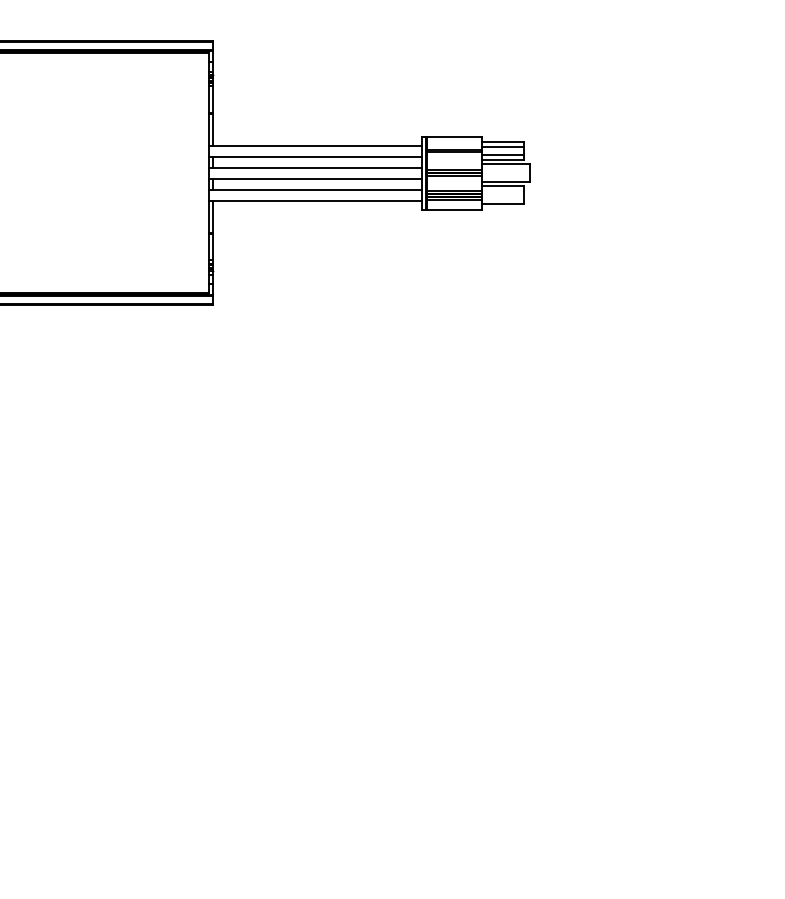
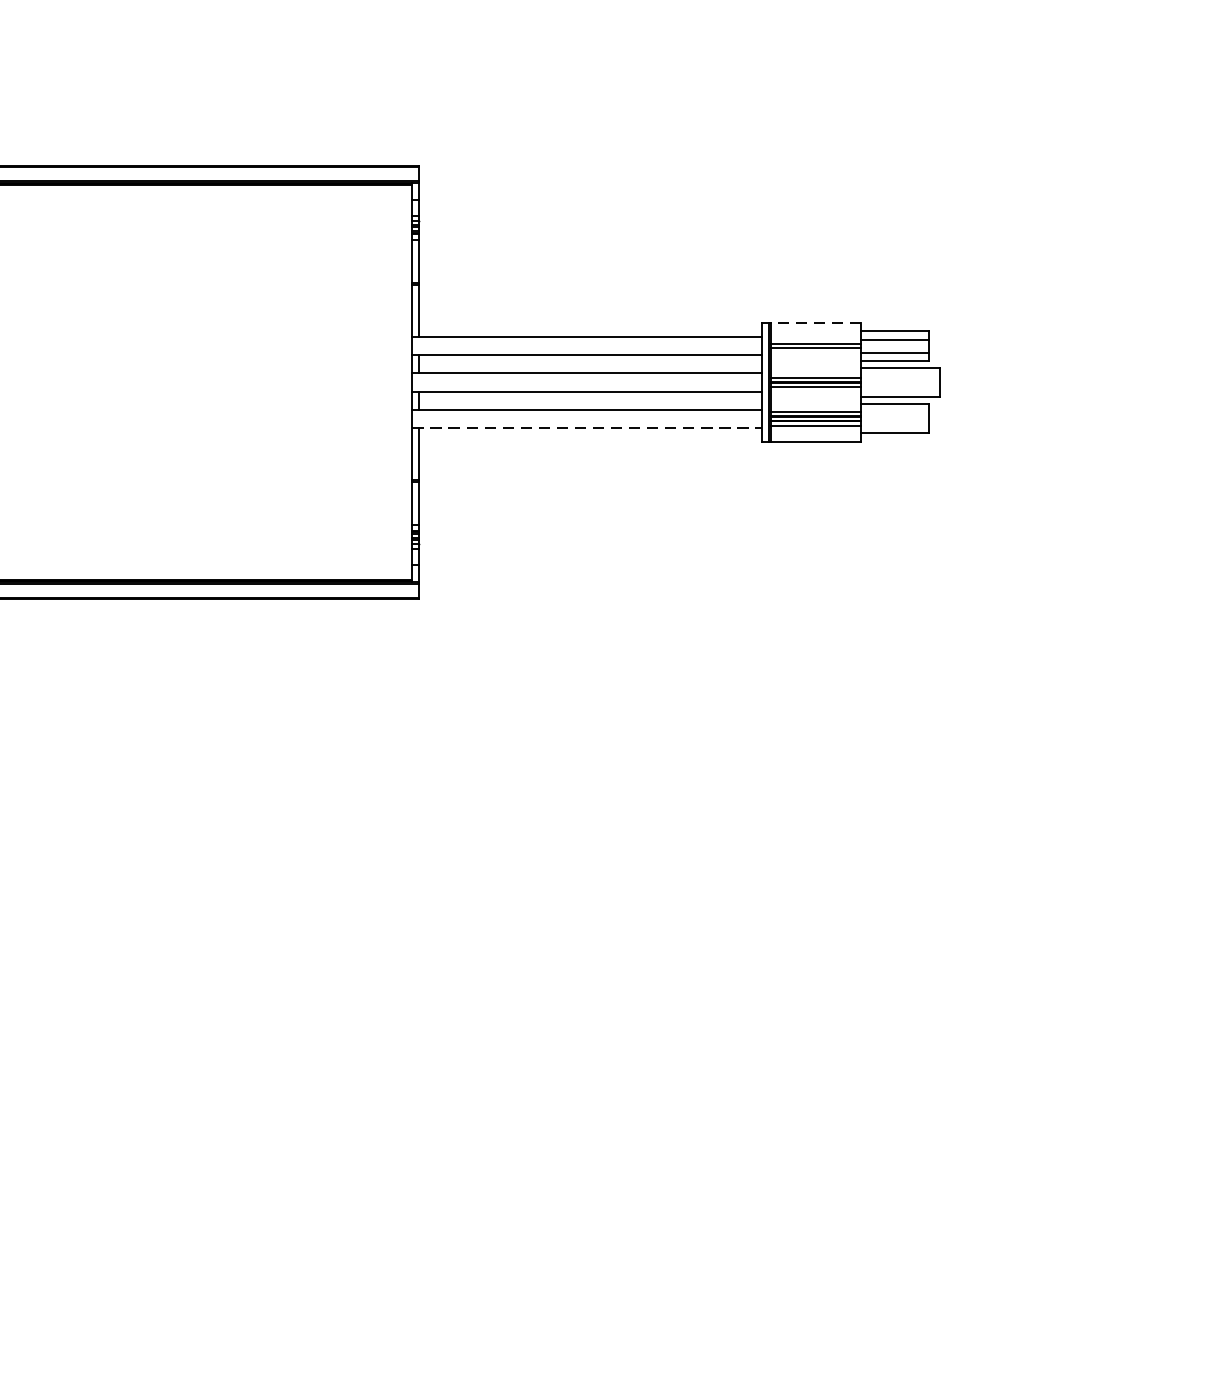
line: (454, 136) -> (815, 322), solid -> dashed
line: (315, 200) -> (587, 427), solid -> dashed

